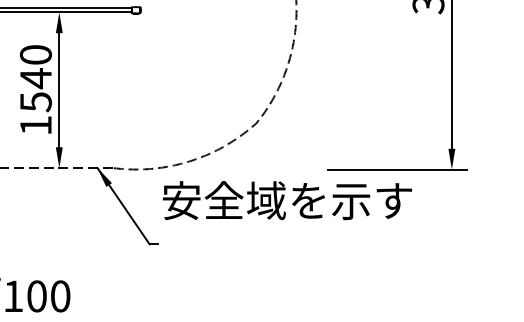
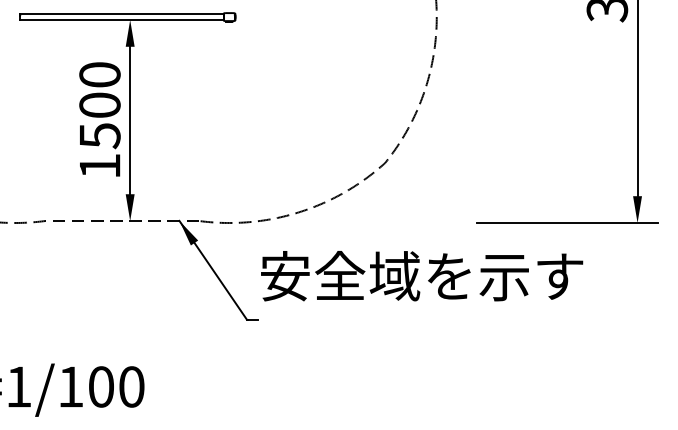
text: (35, 78) -> (99, 105), 1540 -> 1500
text: (287, 200) -> (422, 276), moved

